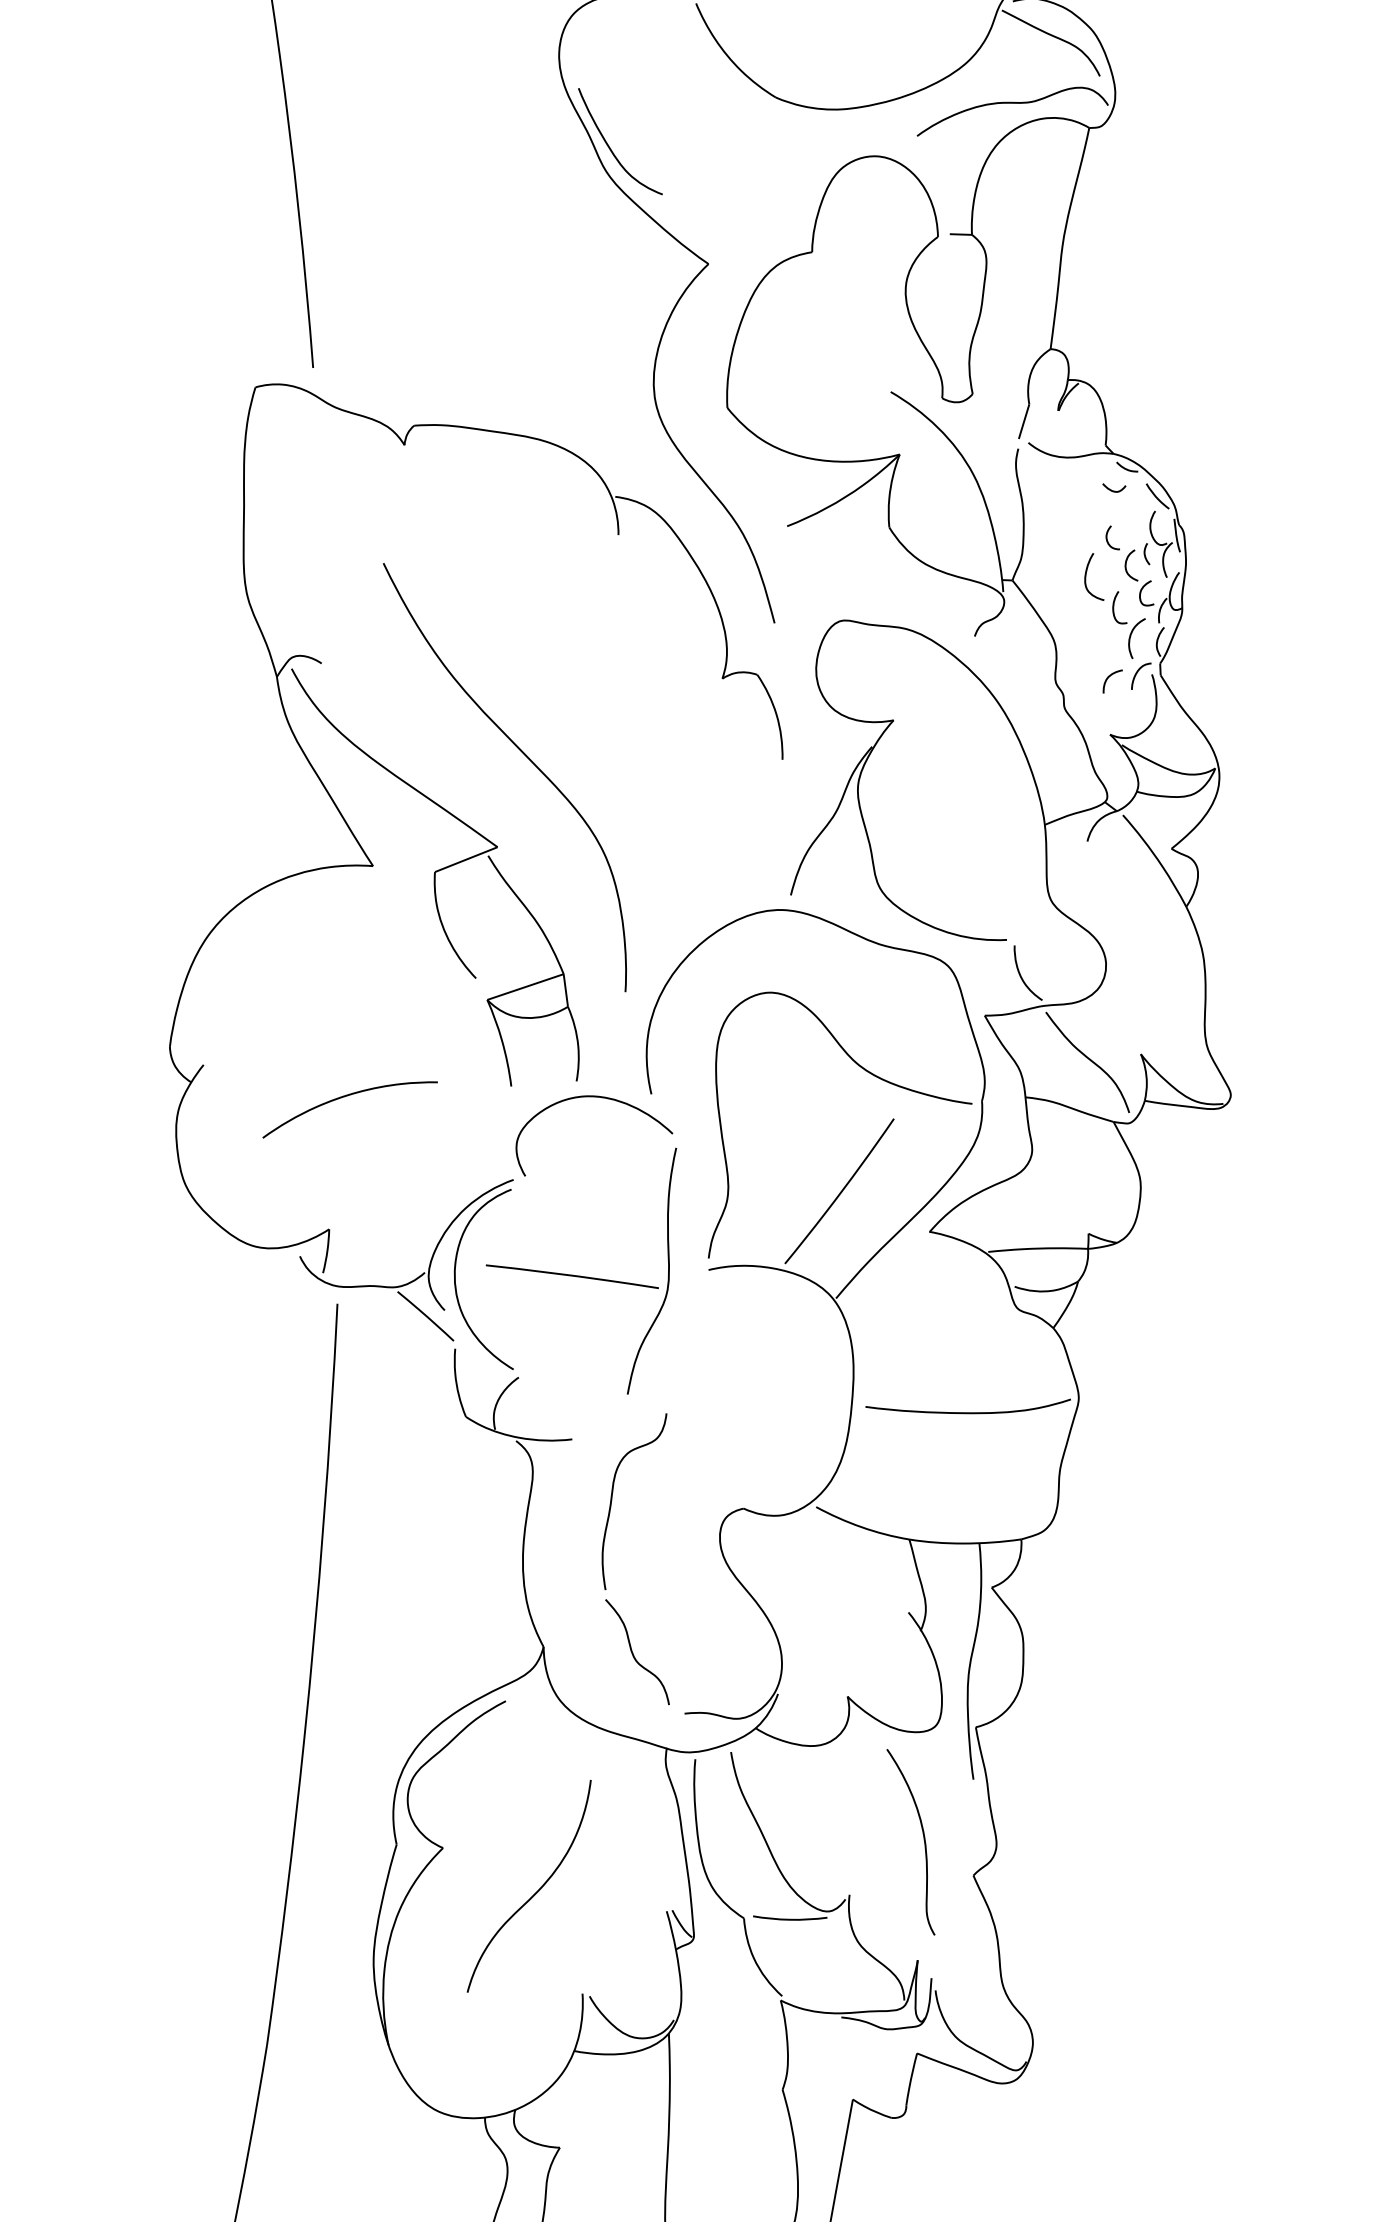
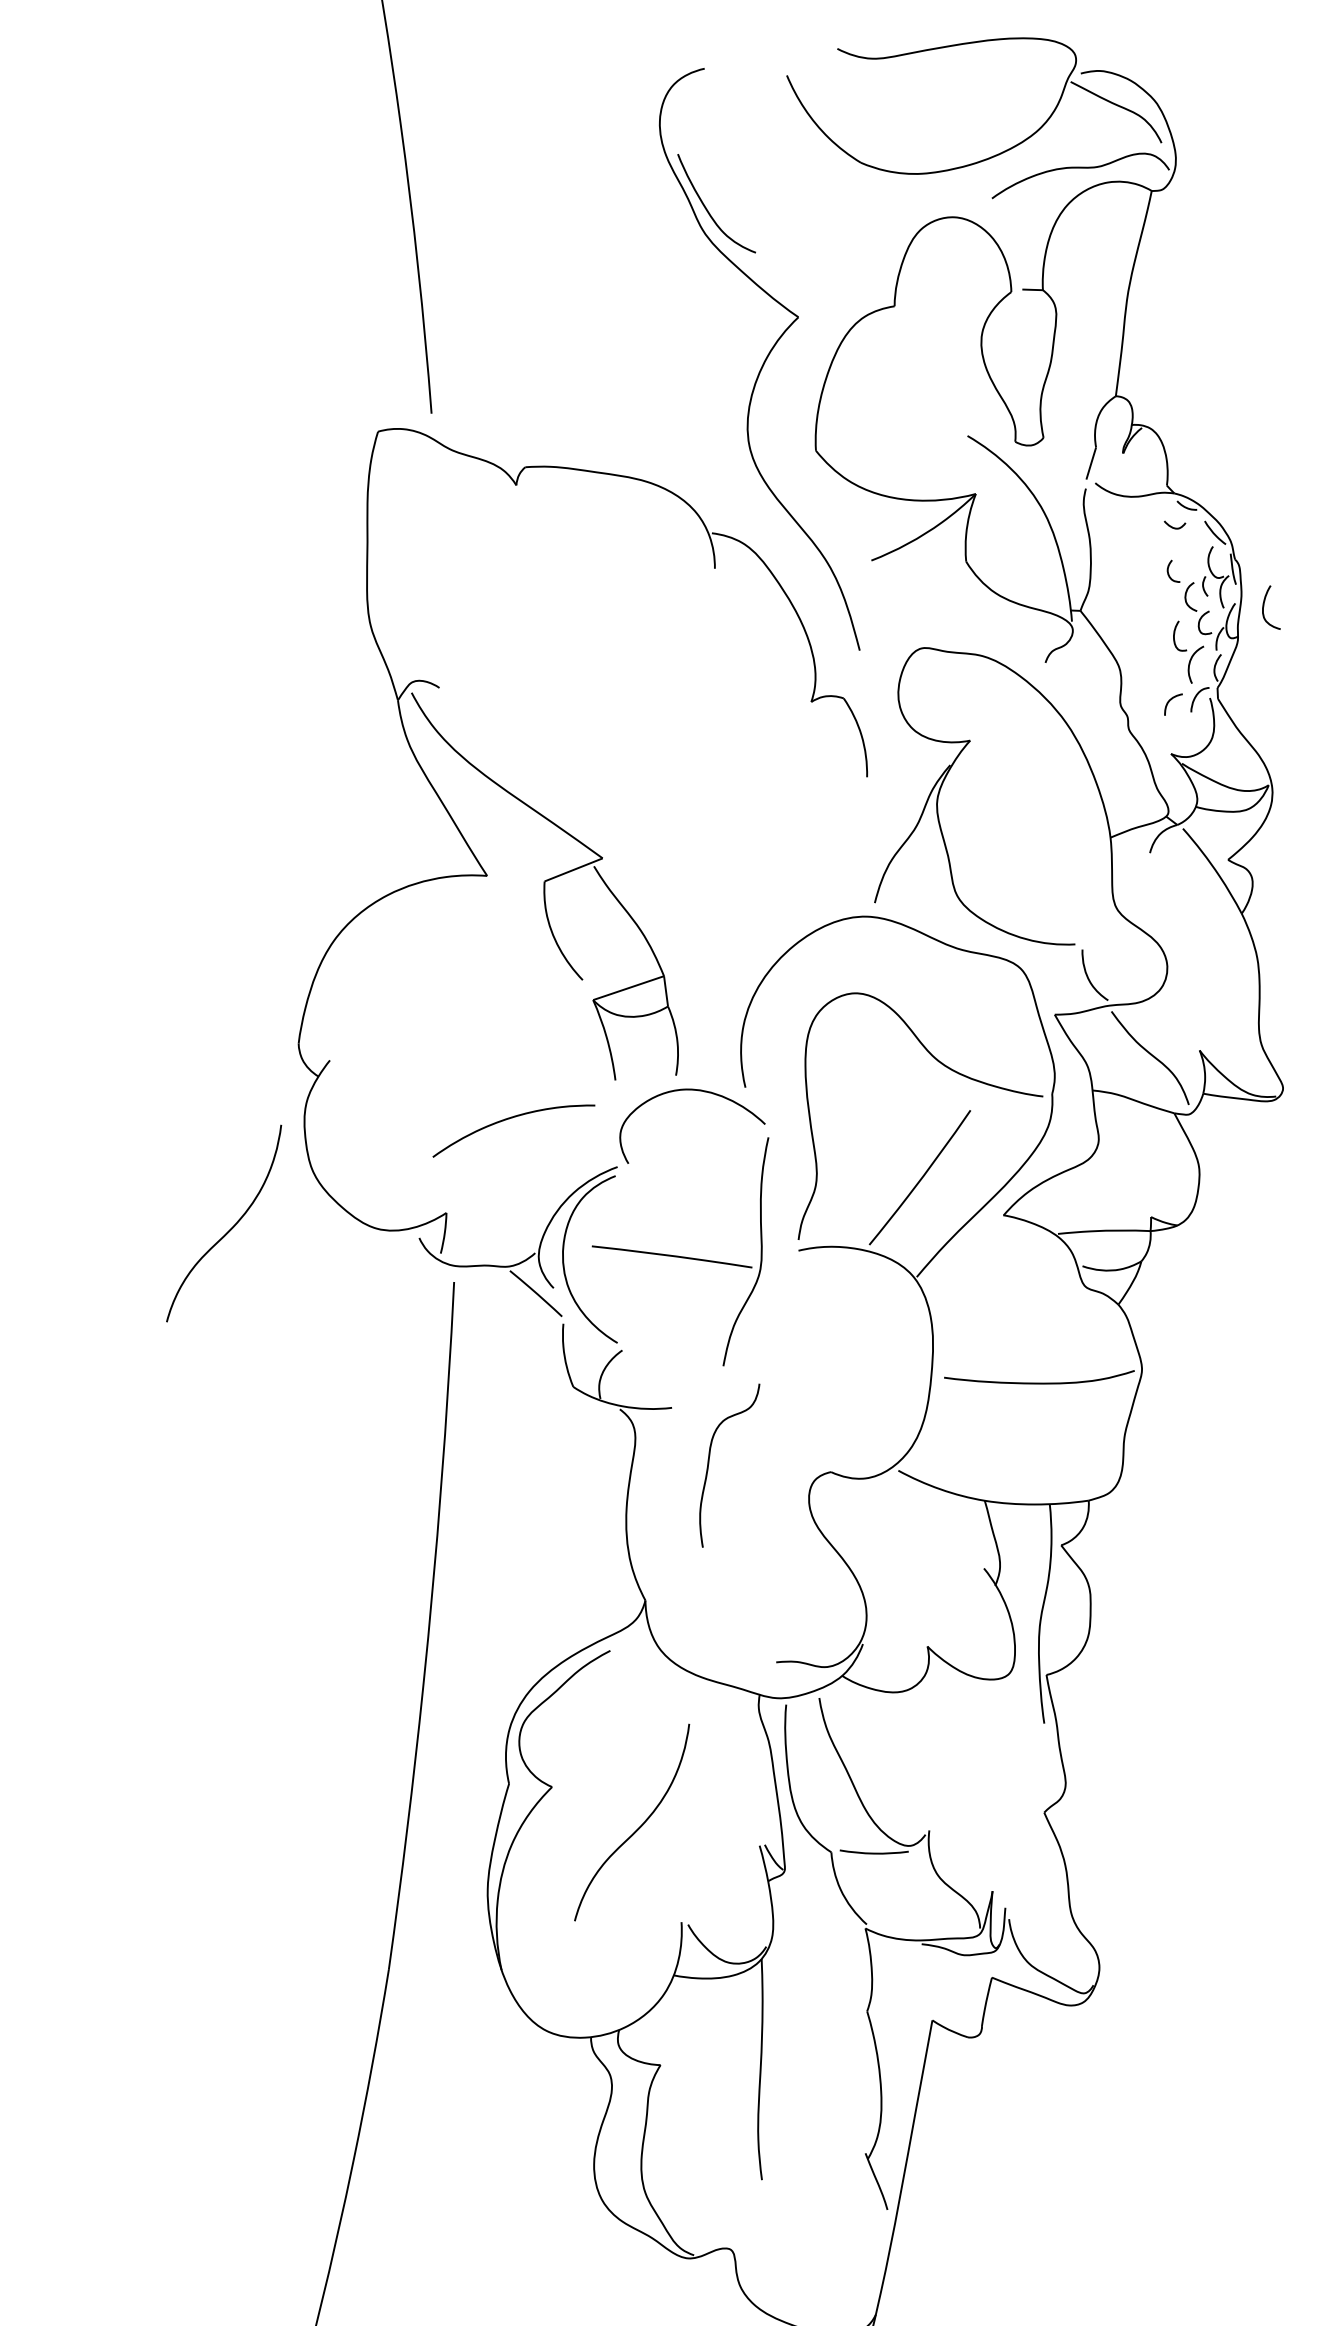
curve: (1086, 575) -> (1264, 606), moved
curve: (525, 756) -> (628, 774), removed
curve: (345, 1097) -> (509, 1119), moved
curve: (96, 1246) -> (230, 1228), added
curve: (634, 1654) -> (729, 1607), removed
curve: (923, 1837) -> (997, 1777), removed

